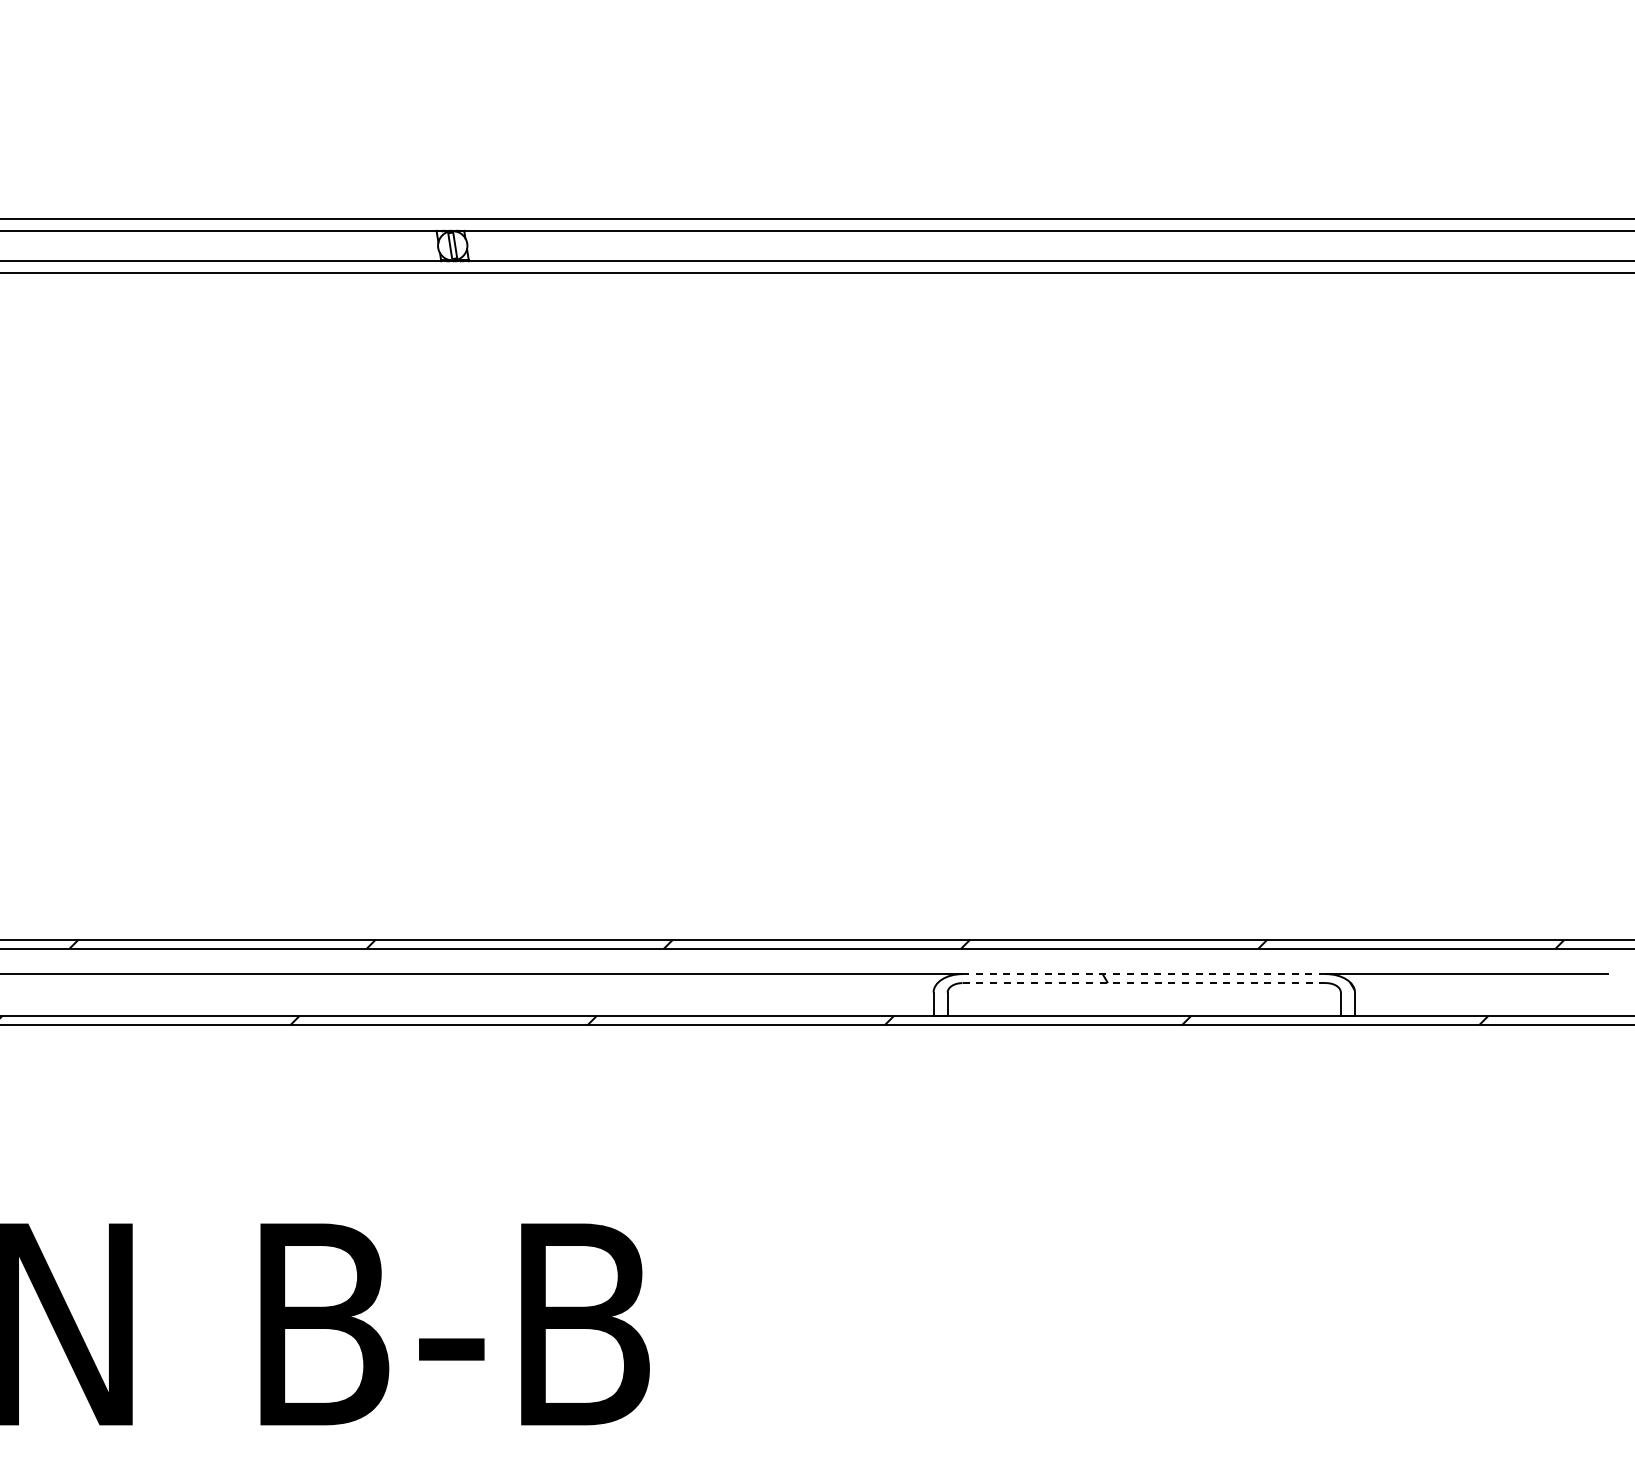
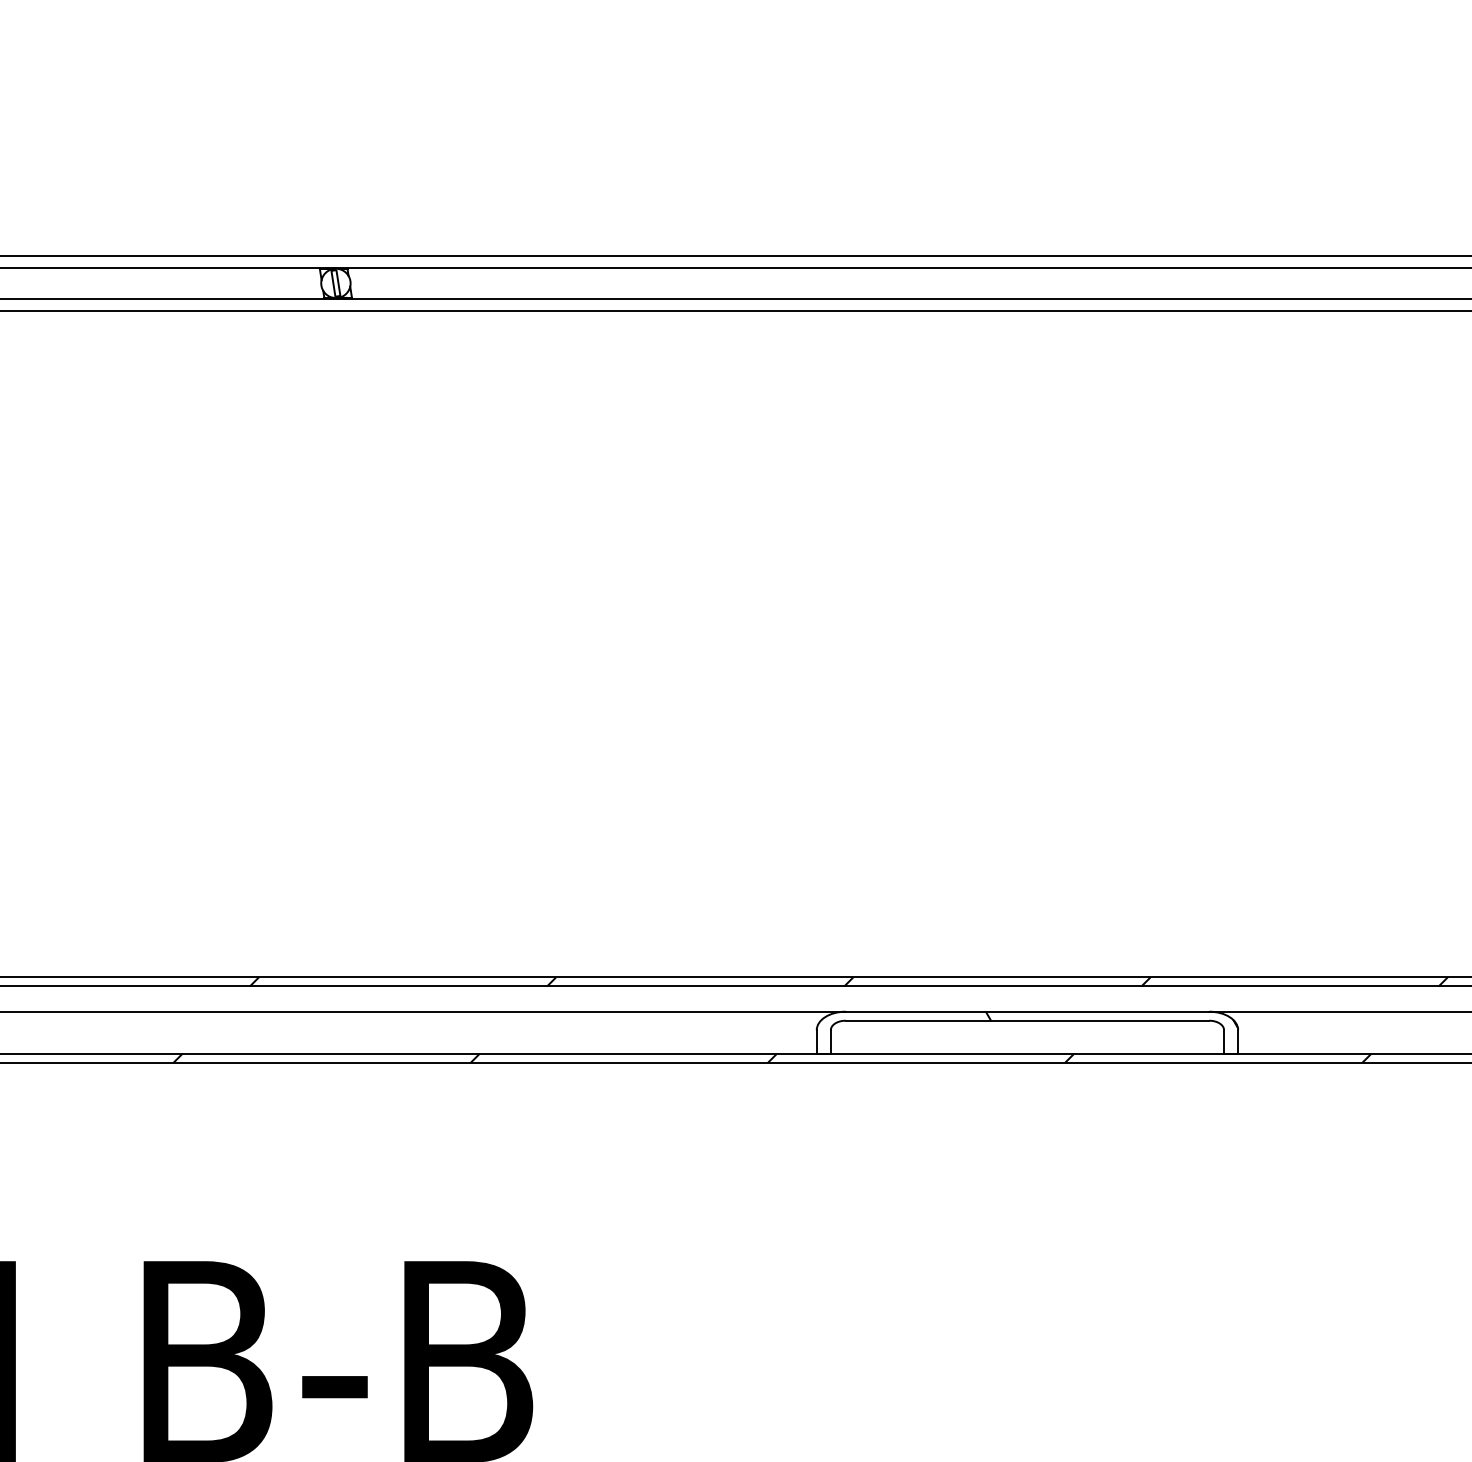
line: (1144, 974) -> (1027, 1012), dashed -> solid
line: (1144, 983) -> (1027, 1021), dashed -> solid

